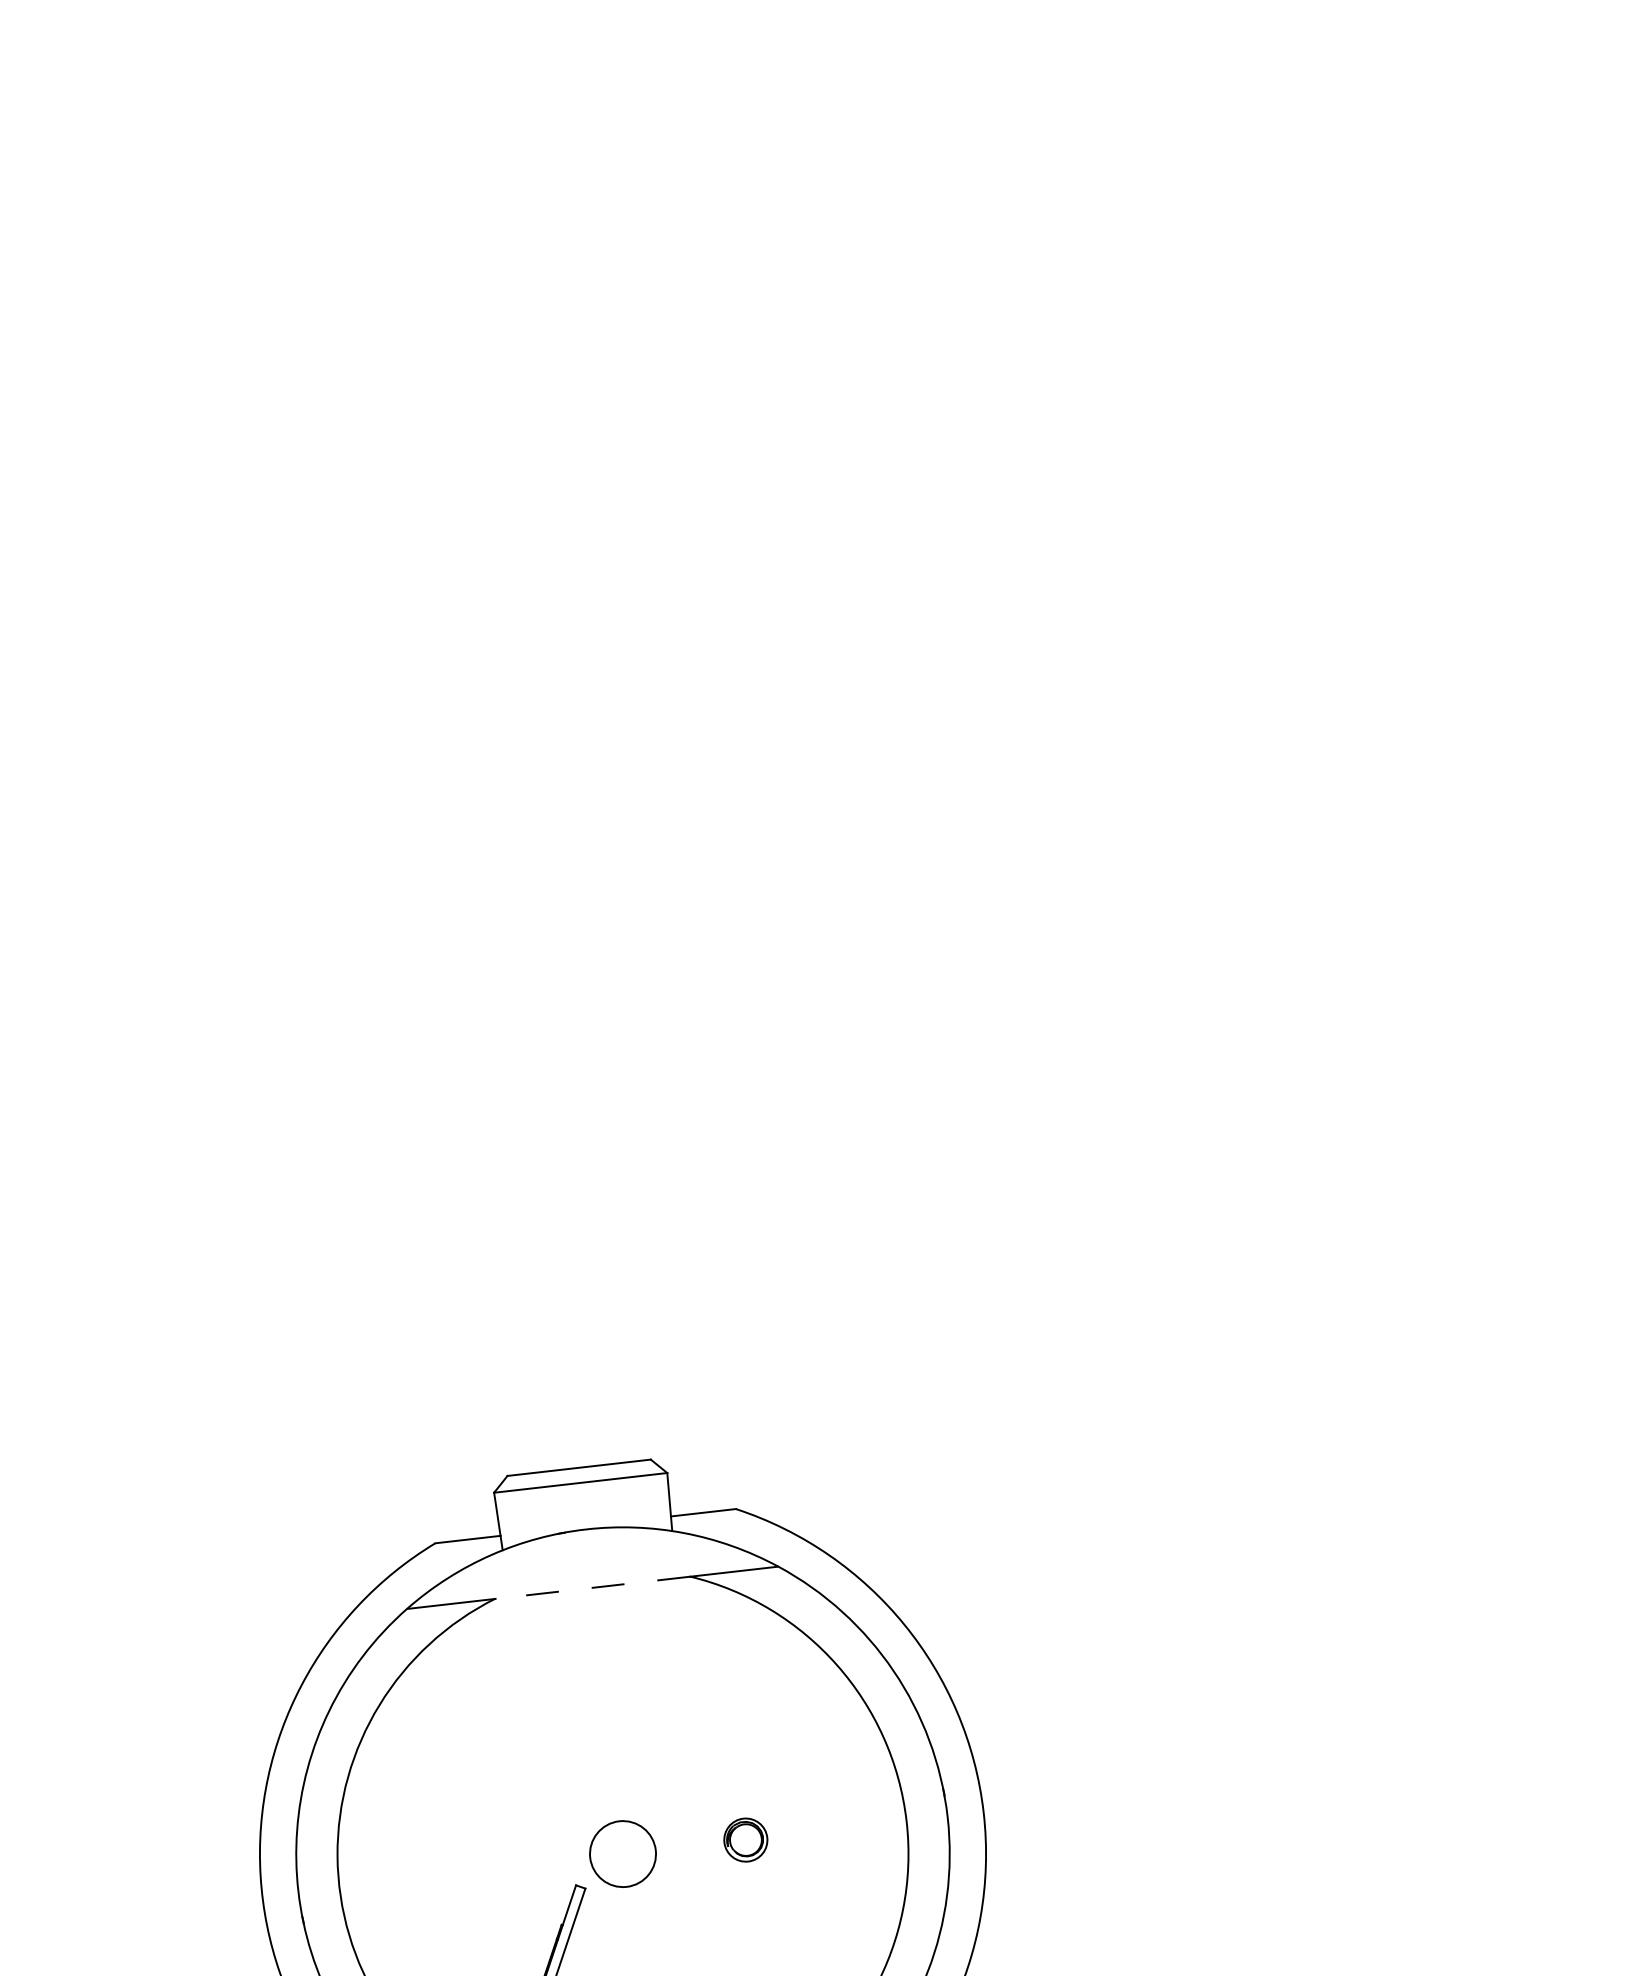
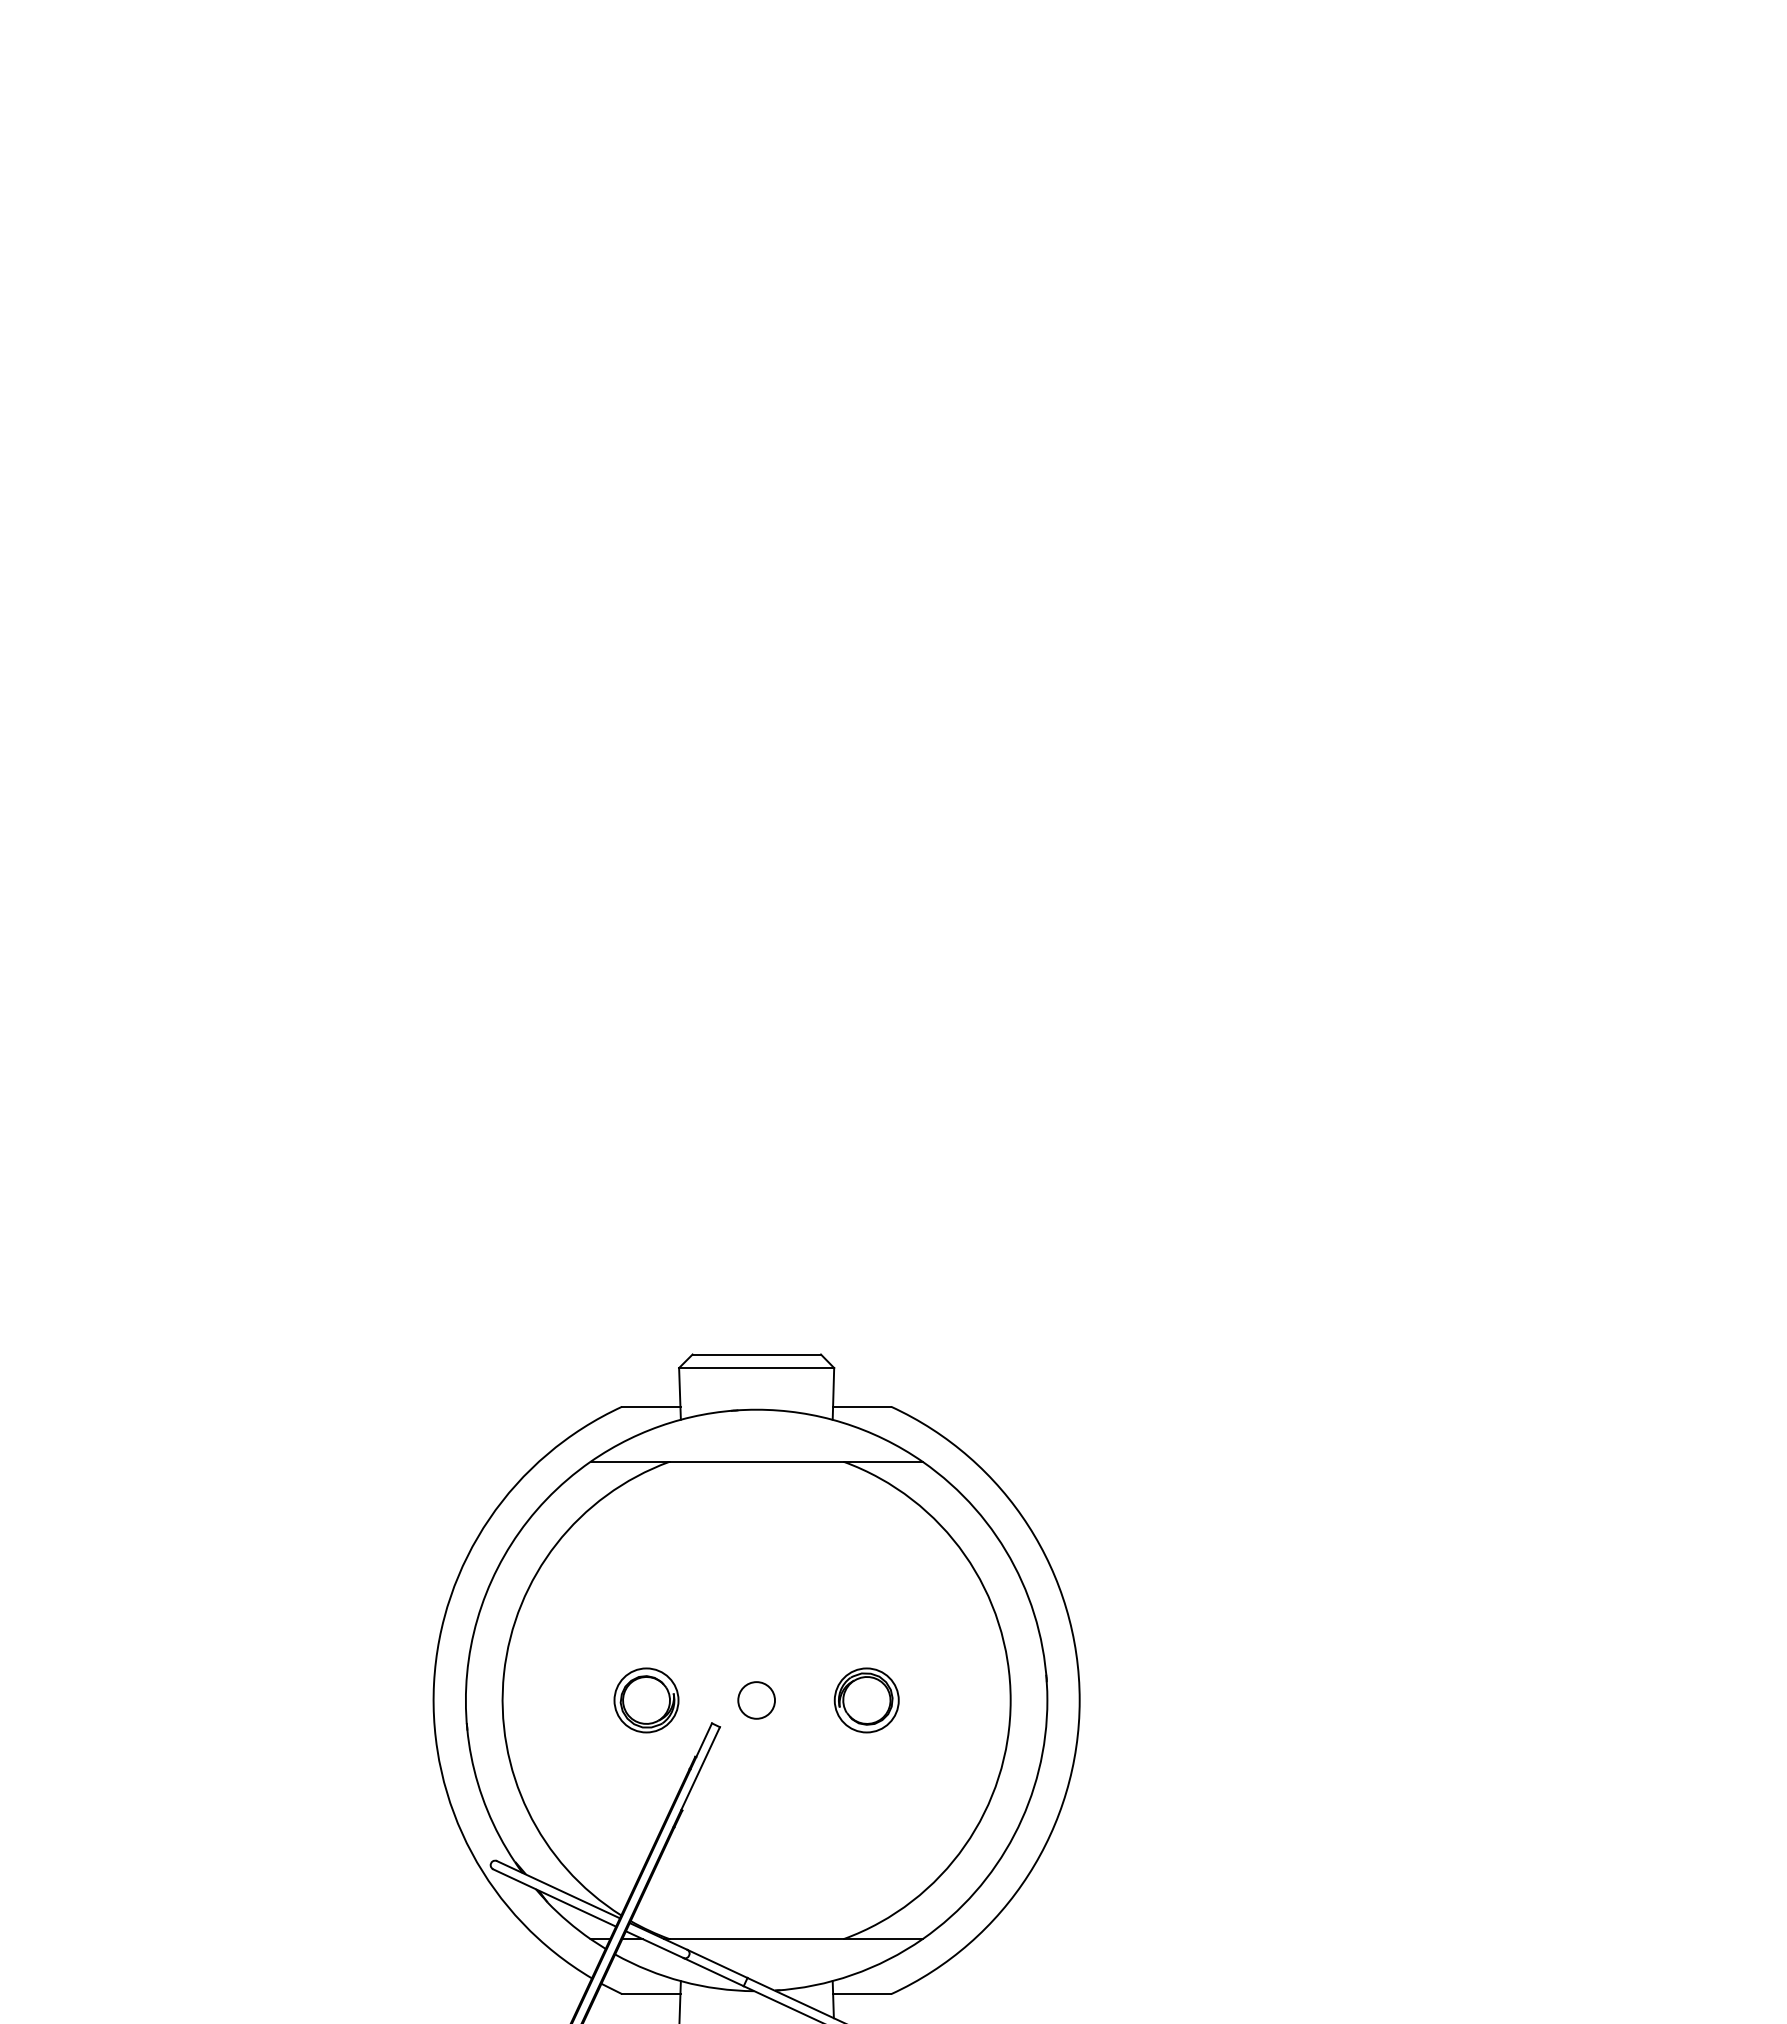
line: (592, 1587) -> (756, 1461), dashed -> solid
part: (745, 1840) -> (866, 1700), size x1.67
circle: (622, 1854) -> (756, 1700), size x0.62
part: (500, 1868) -> (646, 1700), added

